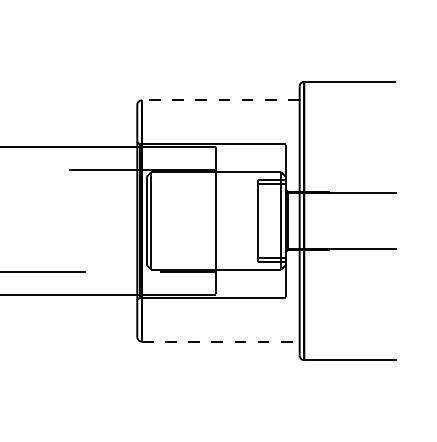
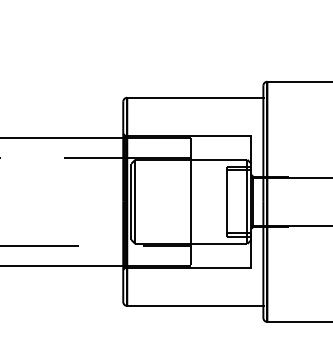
line: (220, 100) -> (195, 97), dashed -> solid
line: (220, 341) -> (195, 305), dashed -> solid

